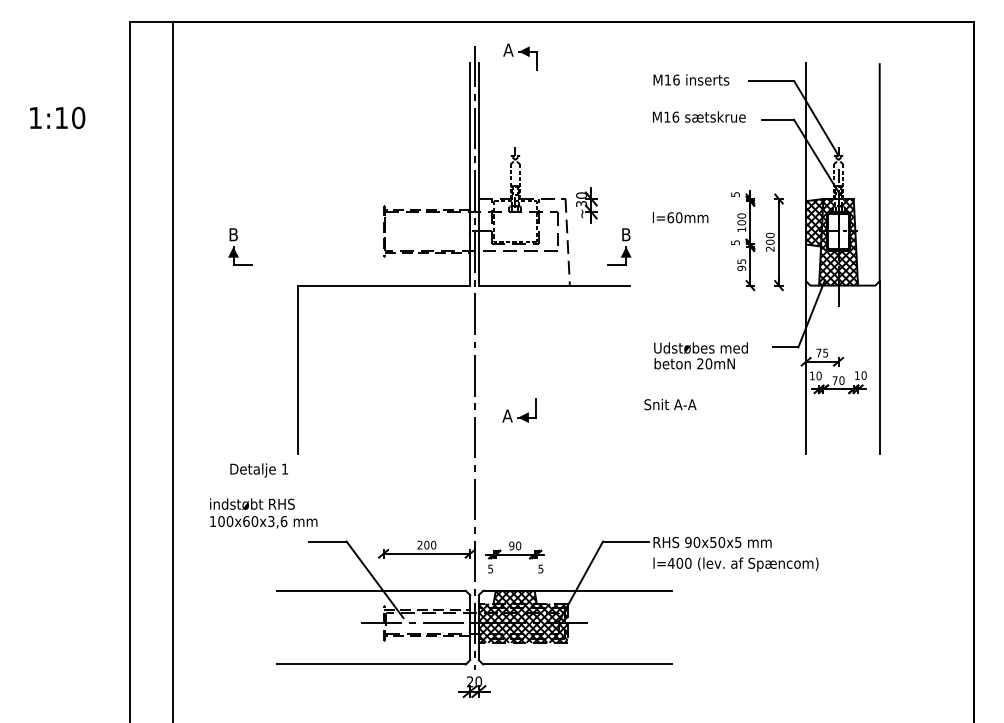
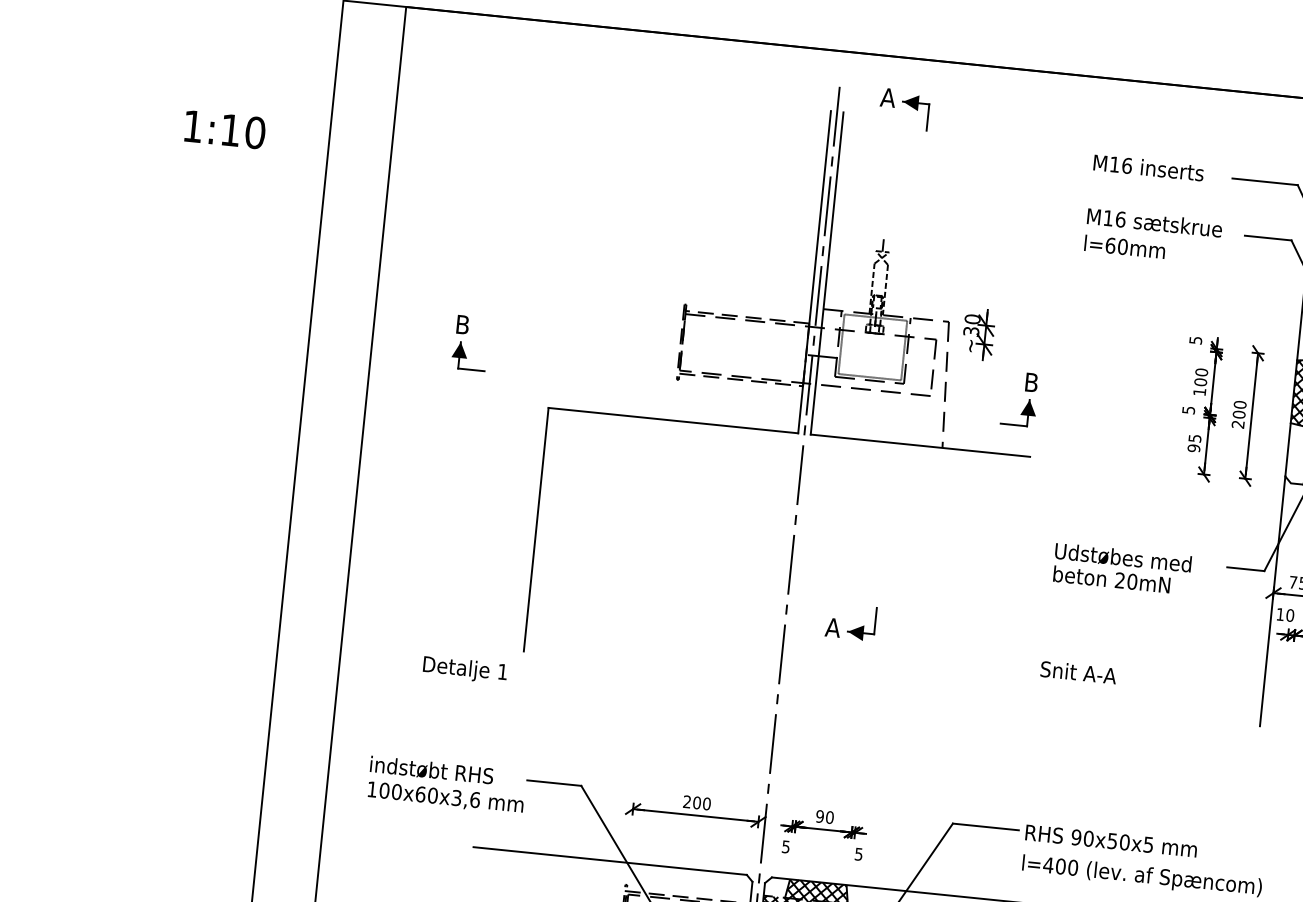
text: (680, 217) -> (1124, 246), moved
text: (670, 404) -> (1078, 672), moved
text: (263, 513) -> (446, 785), moved

